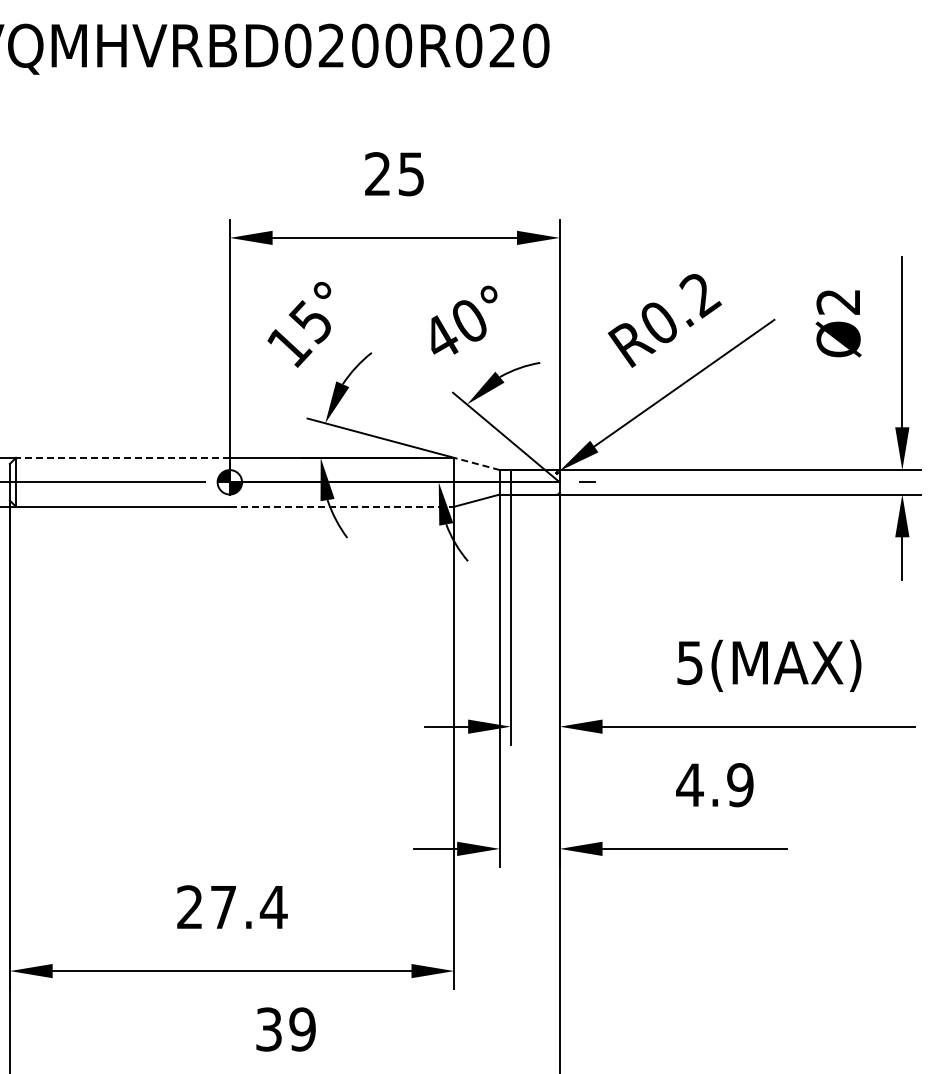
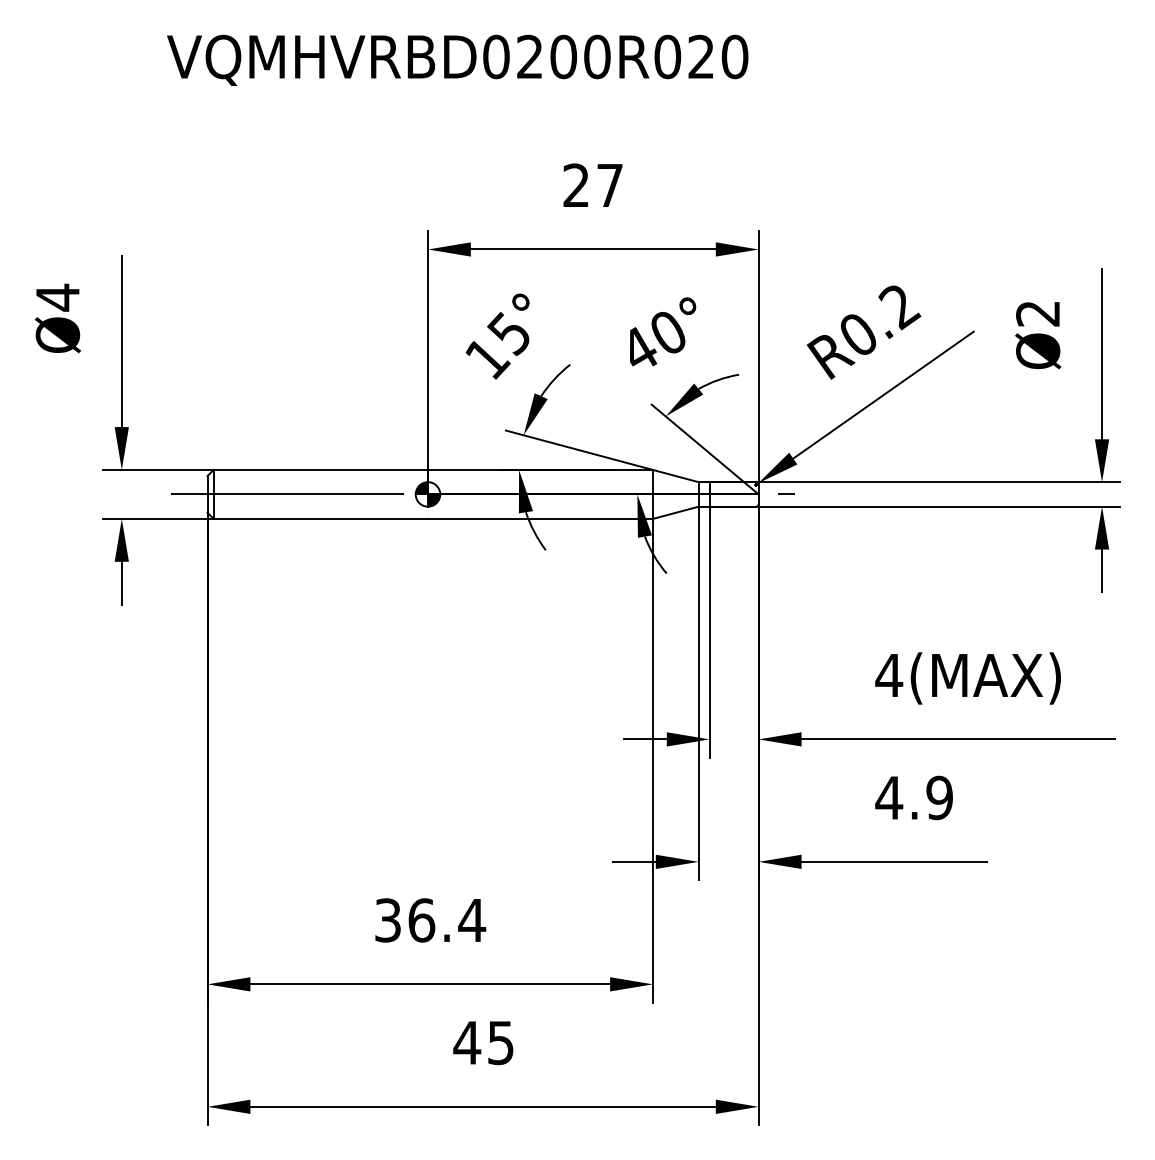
text: (410, 174) -> (609, 185), 25 -> 27
line: (122, 457) -> (320, 469), dashed -> solid
line: (476, 464) -> (675, 476), dashed -> solid
line: (342, 506) -> (540, 518), dashed -> solid
text: (690, 662) -> (889, 675), 5(MAX) -> 4(MAX)
text: (207, 907) -> (405, 920), 27.4 -> 36.4
text: (285, 1029) -> (483, 1042), 39 -> 45

